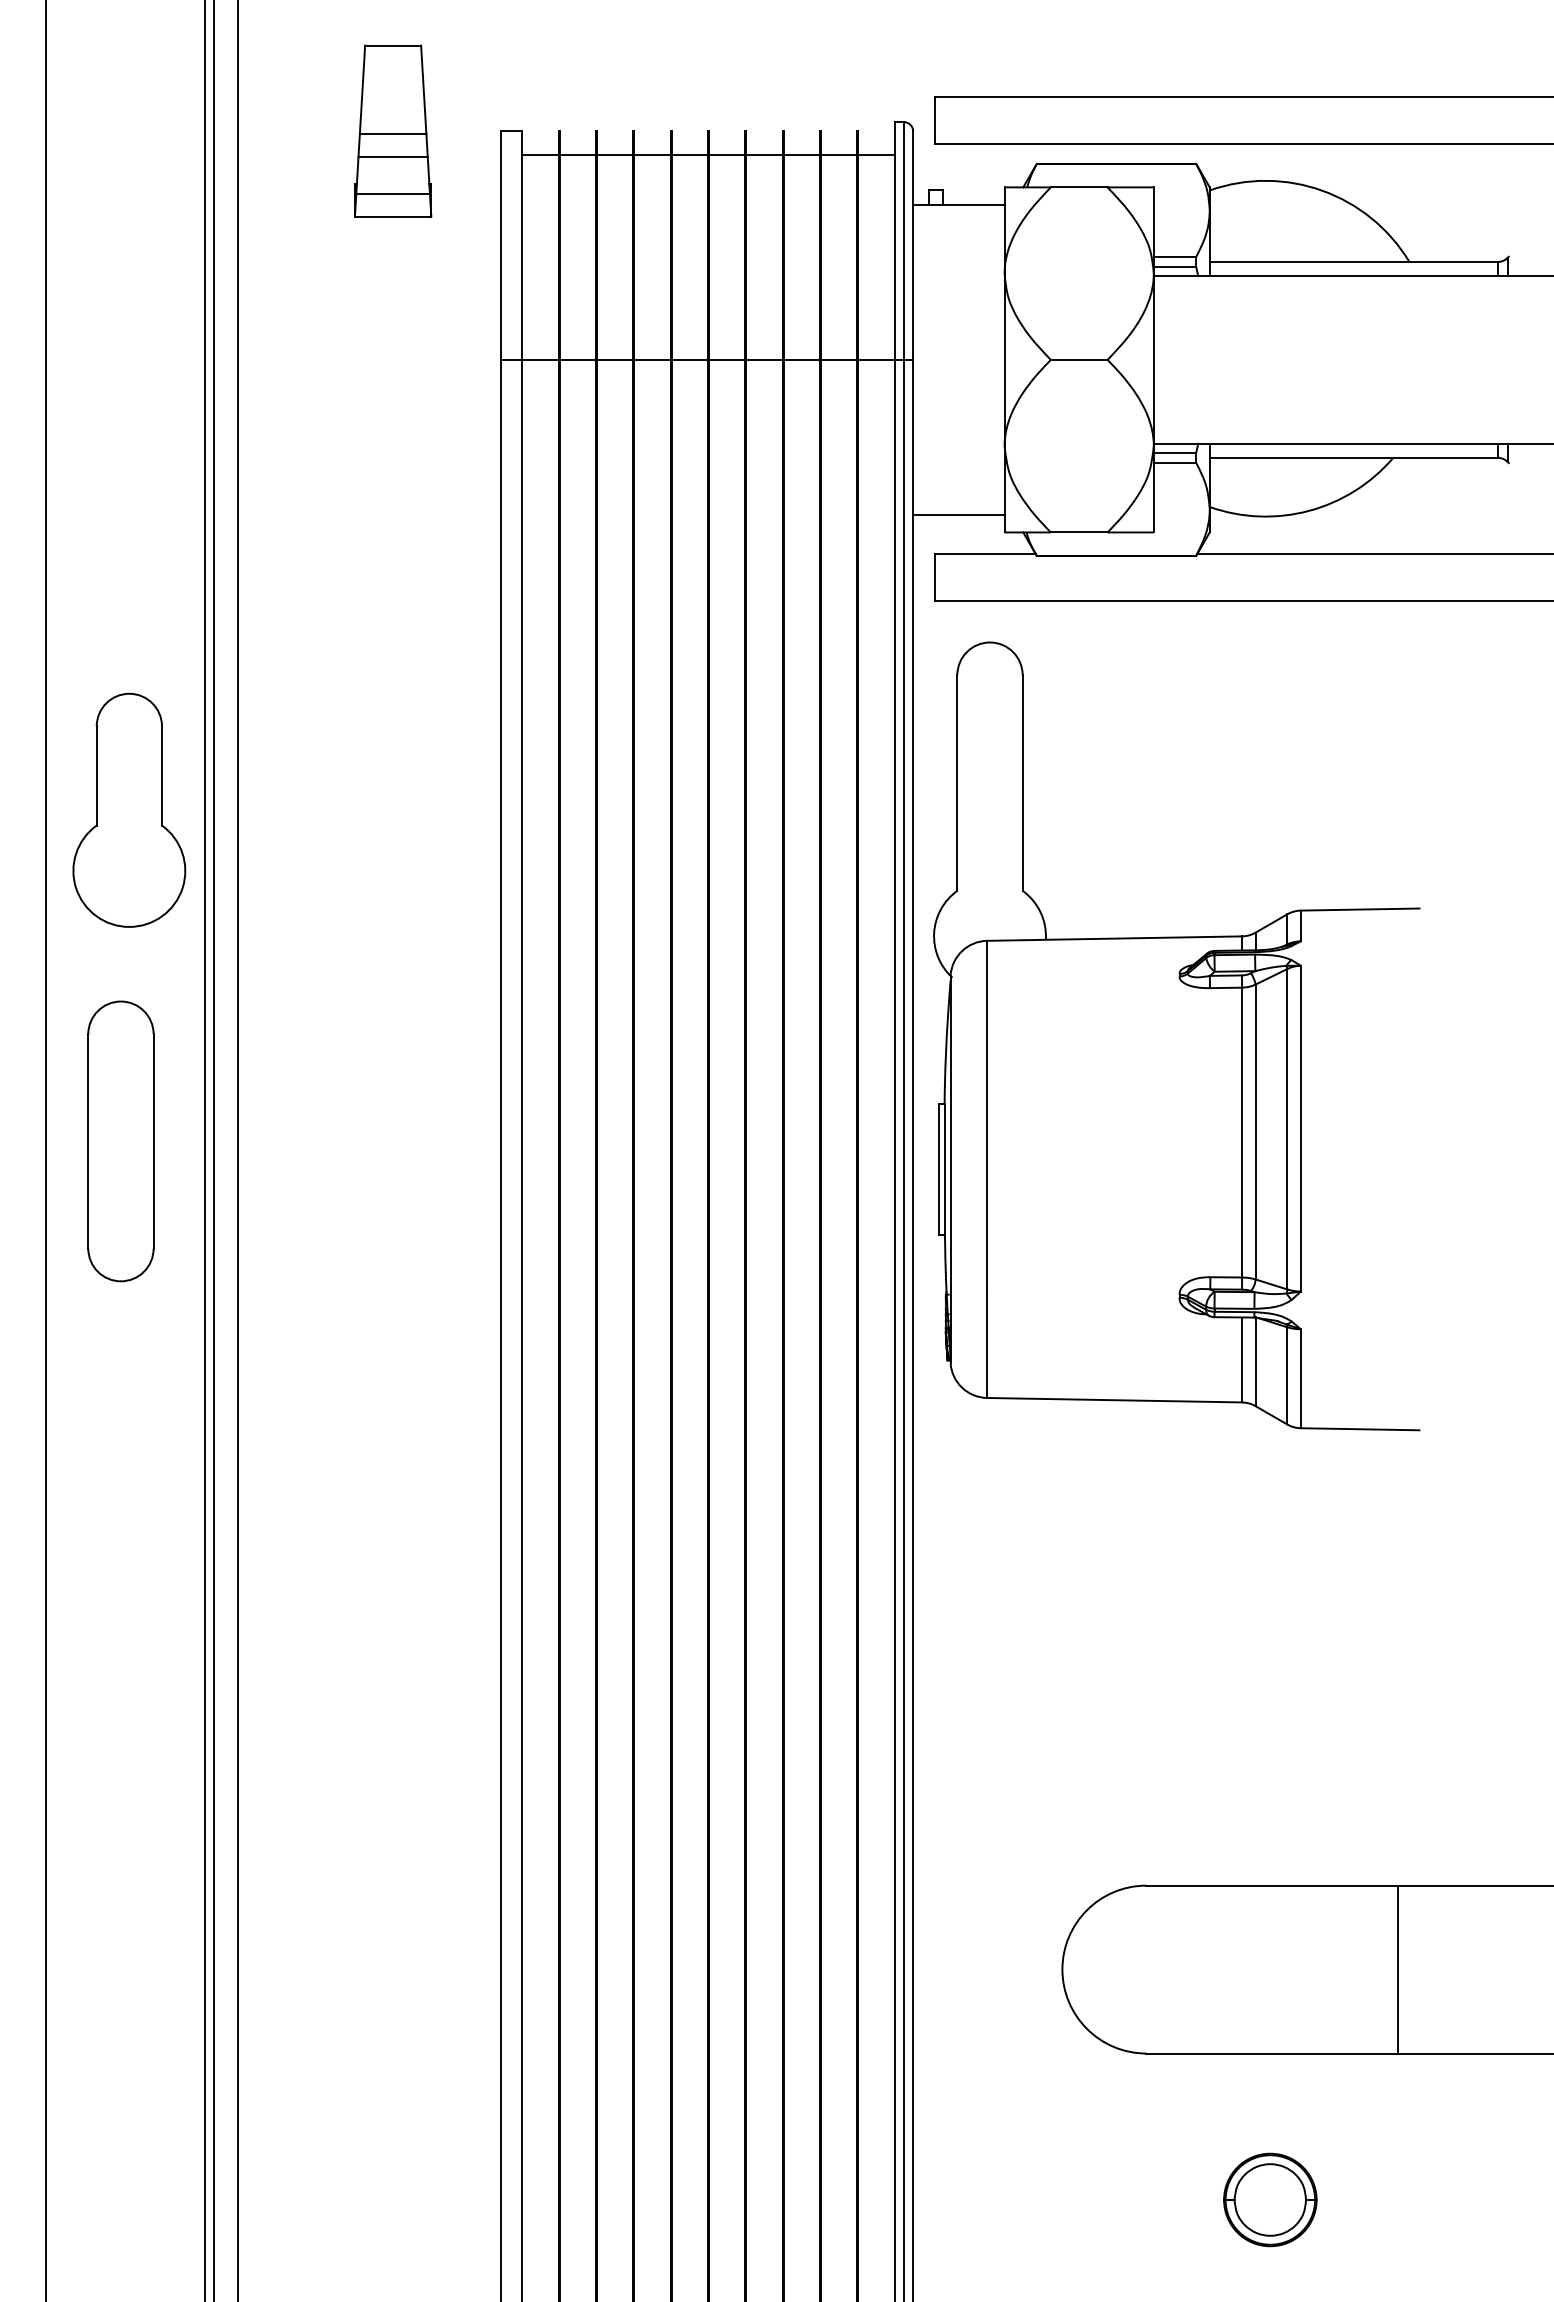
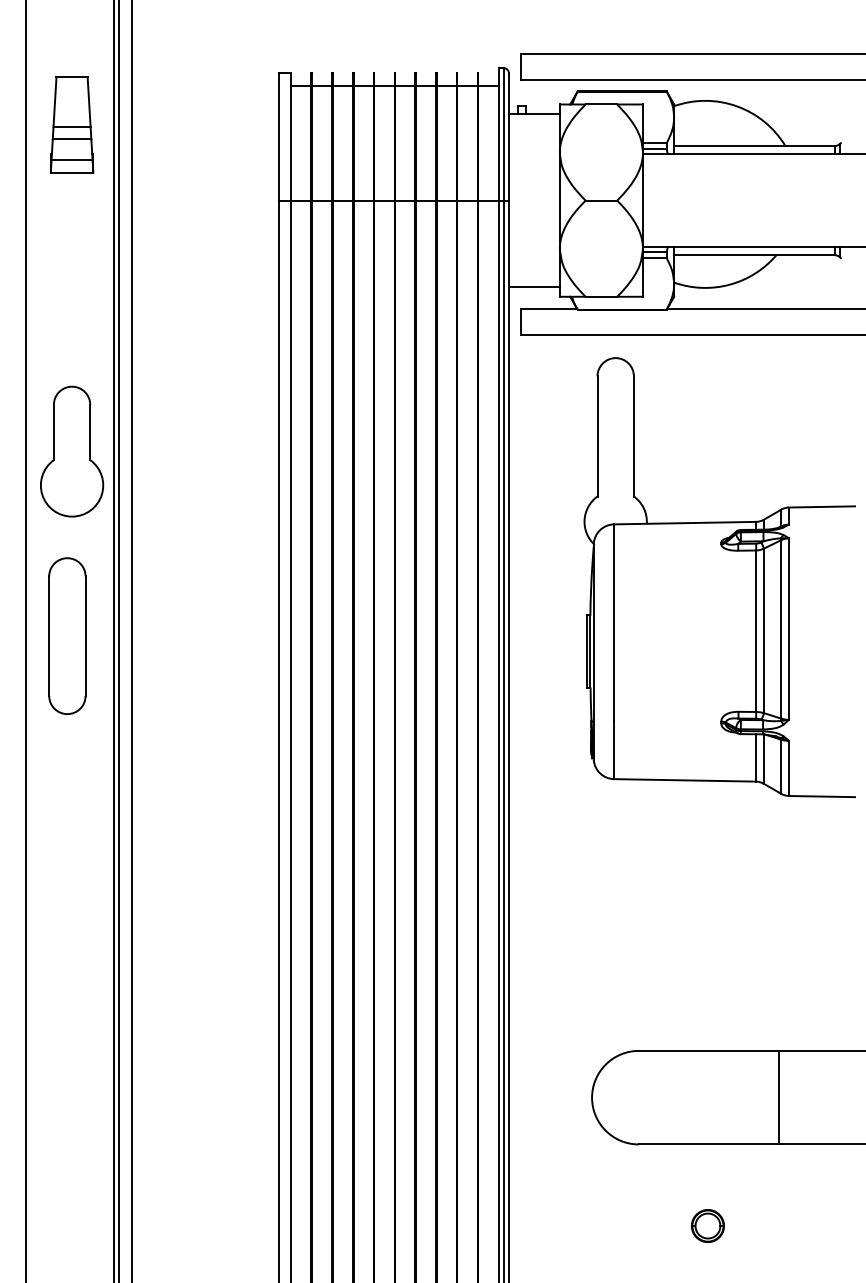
part: (392, 129) -> (71, 124), moved
part: (1176, 1036) -> (719, 577), moved
part: (1269, 2198) -> (707, 1225), size x0.62

